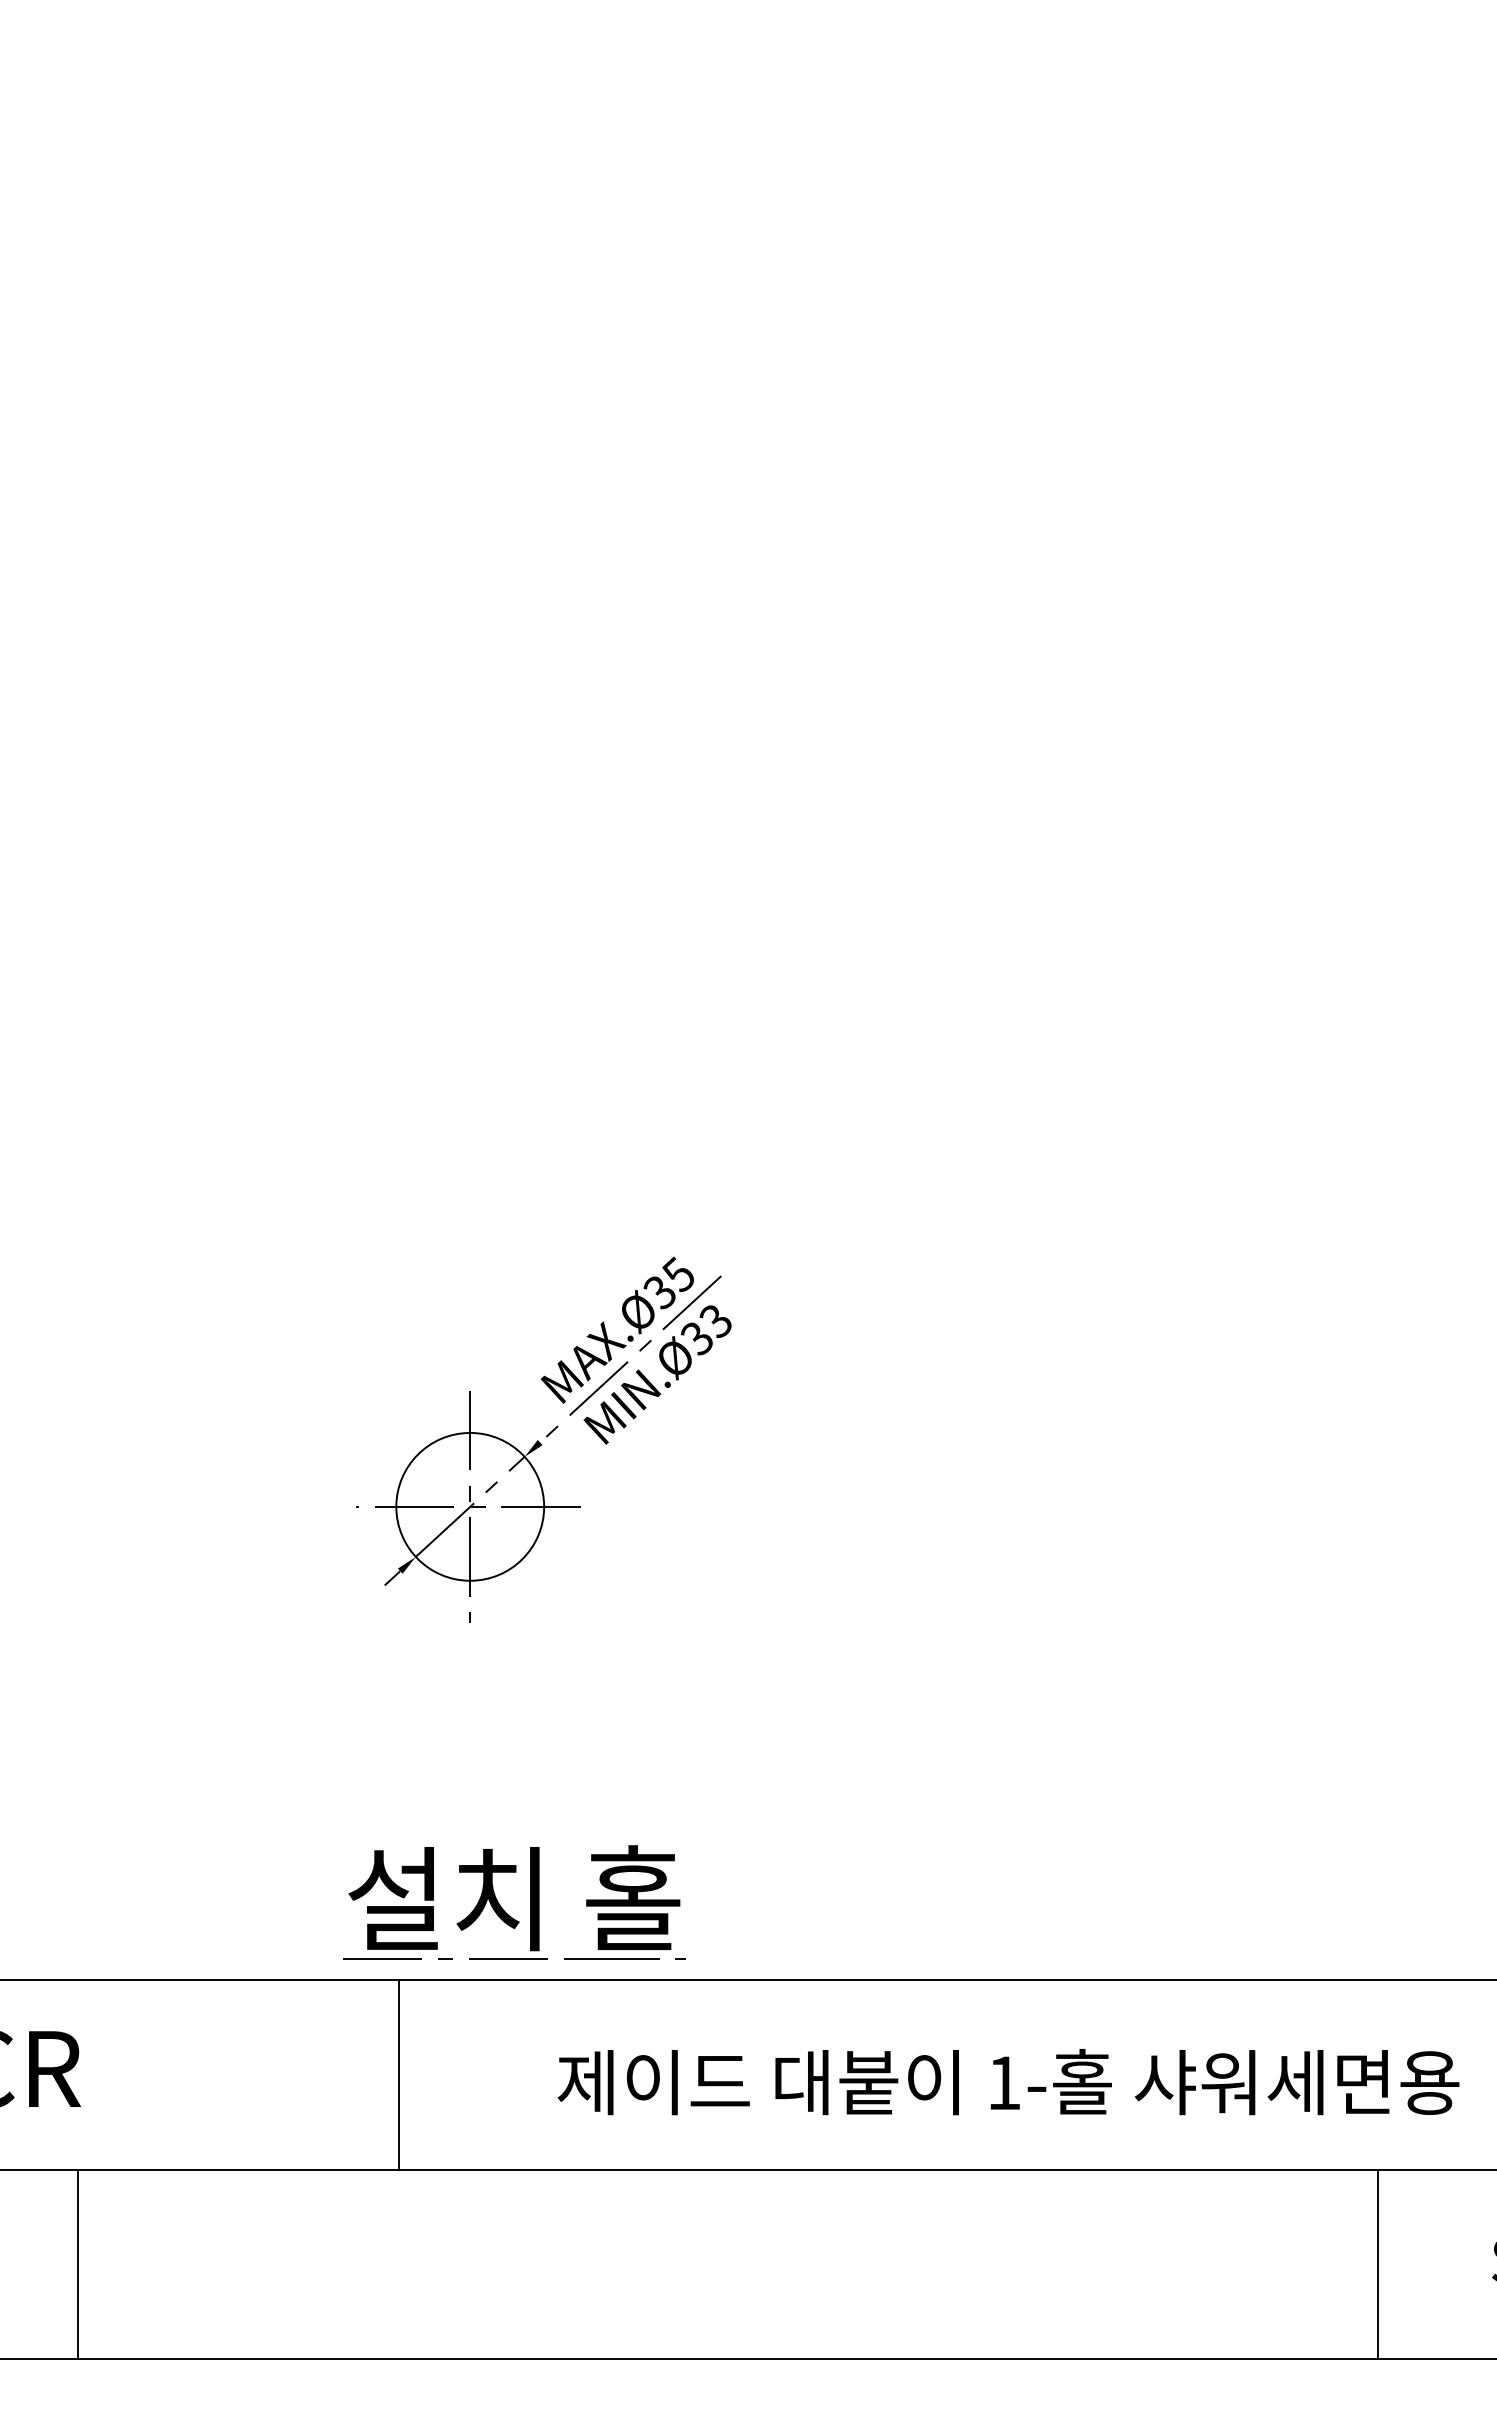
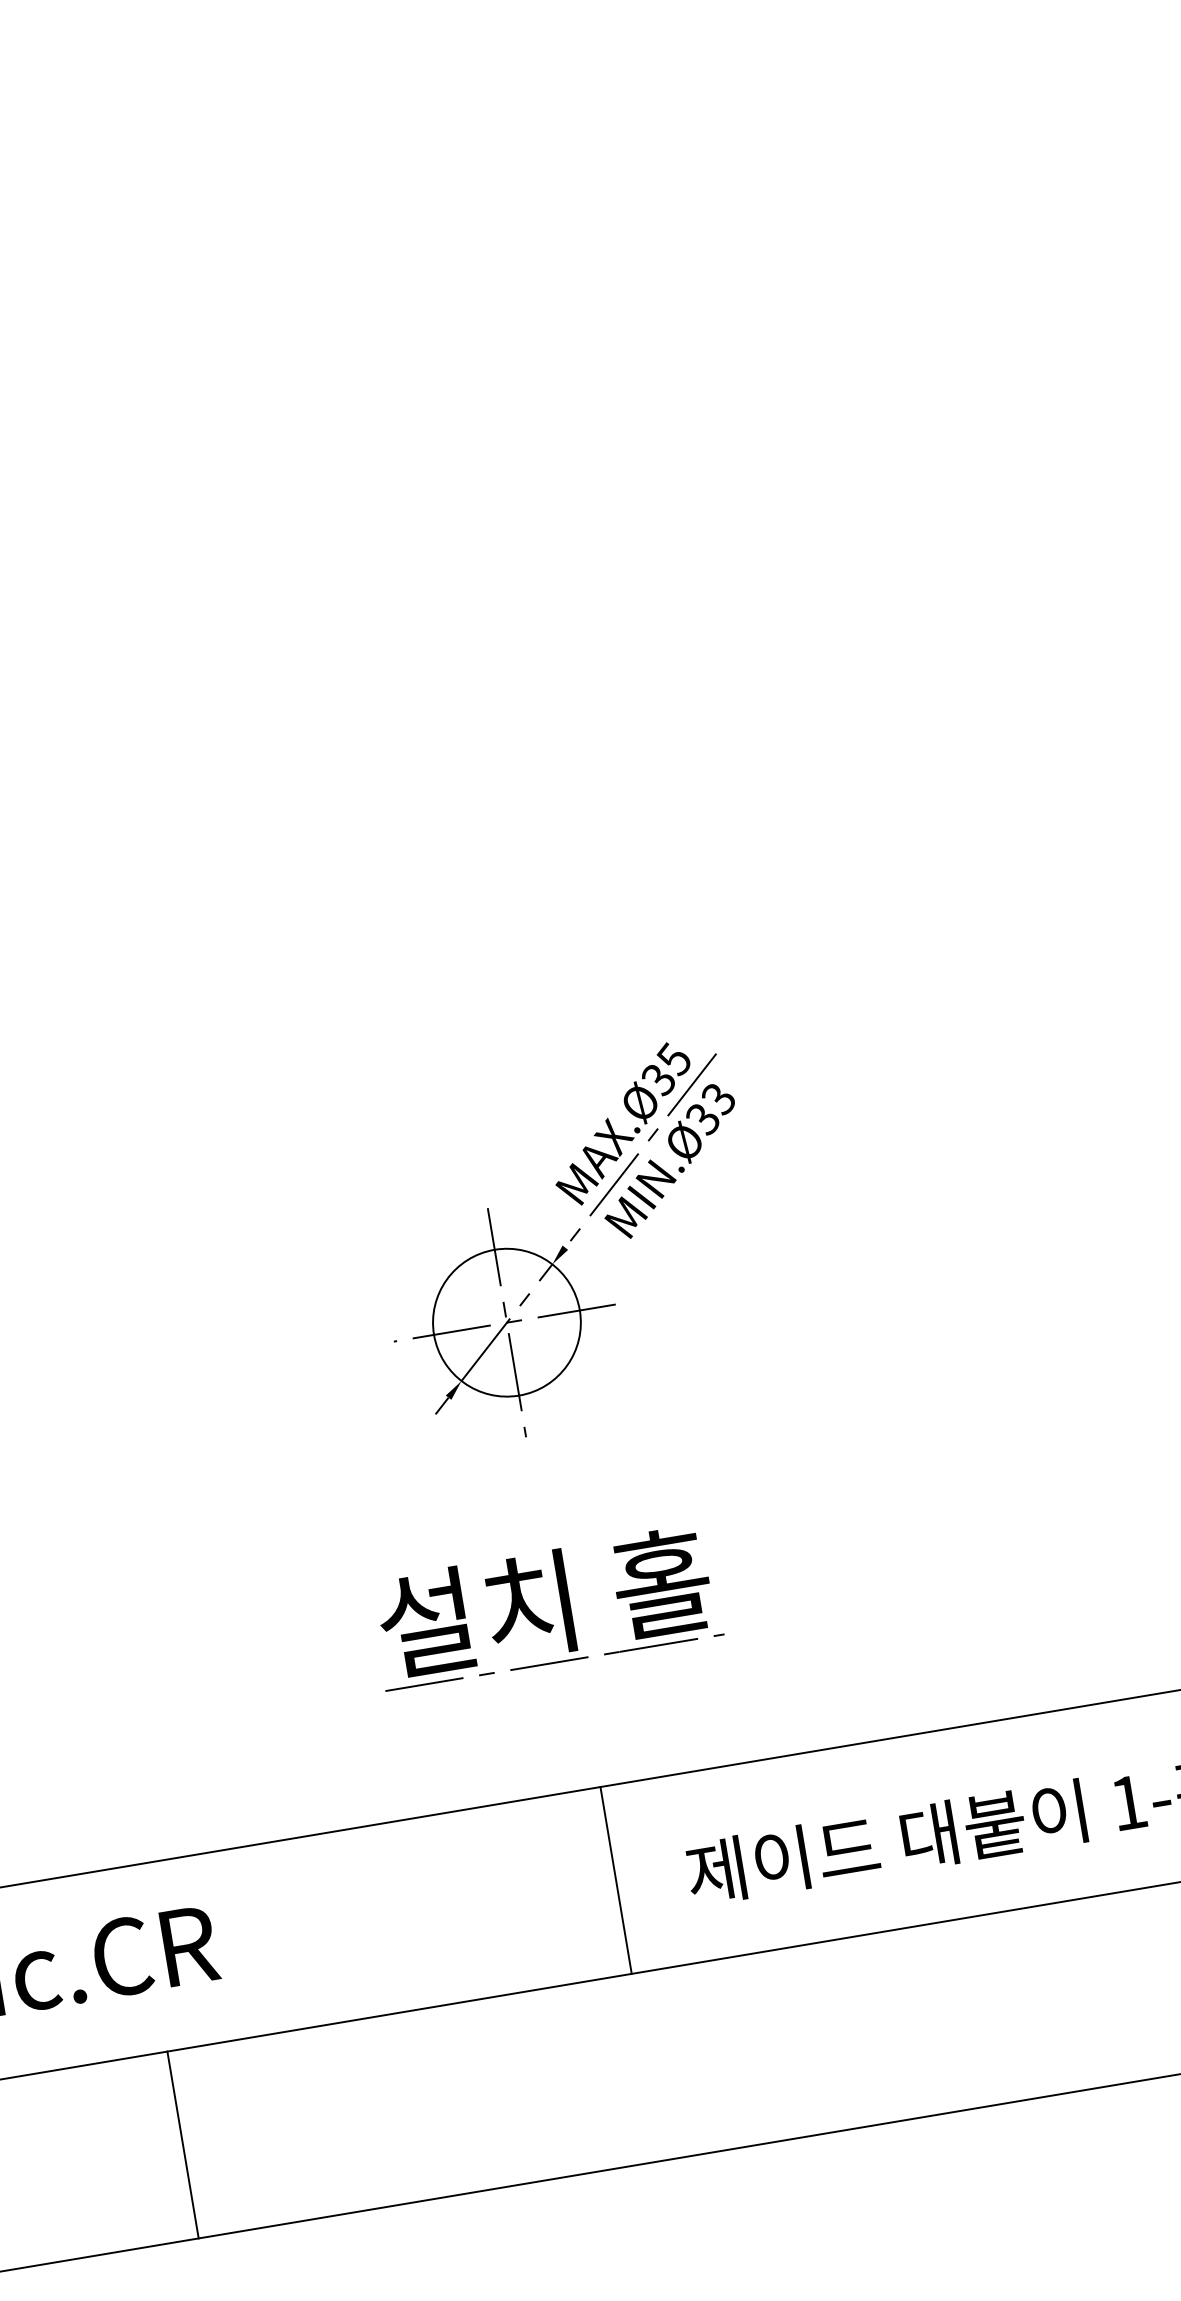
part: (505, 1911) -> (538, 1617), moved
line: (398, 2074) -> (615, 1880), moved
line: (78, 2264) -> (183, 2145), moved

